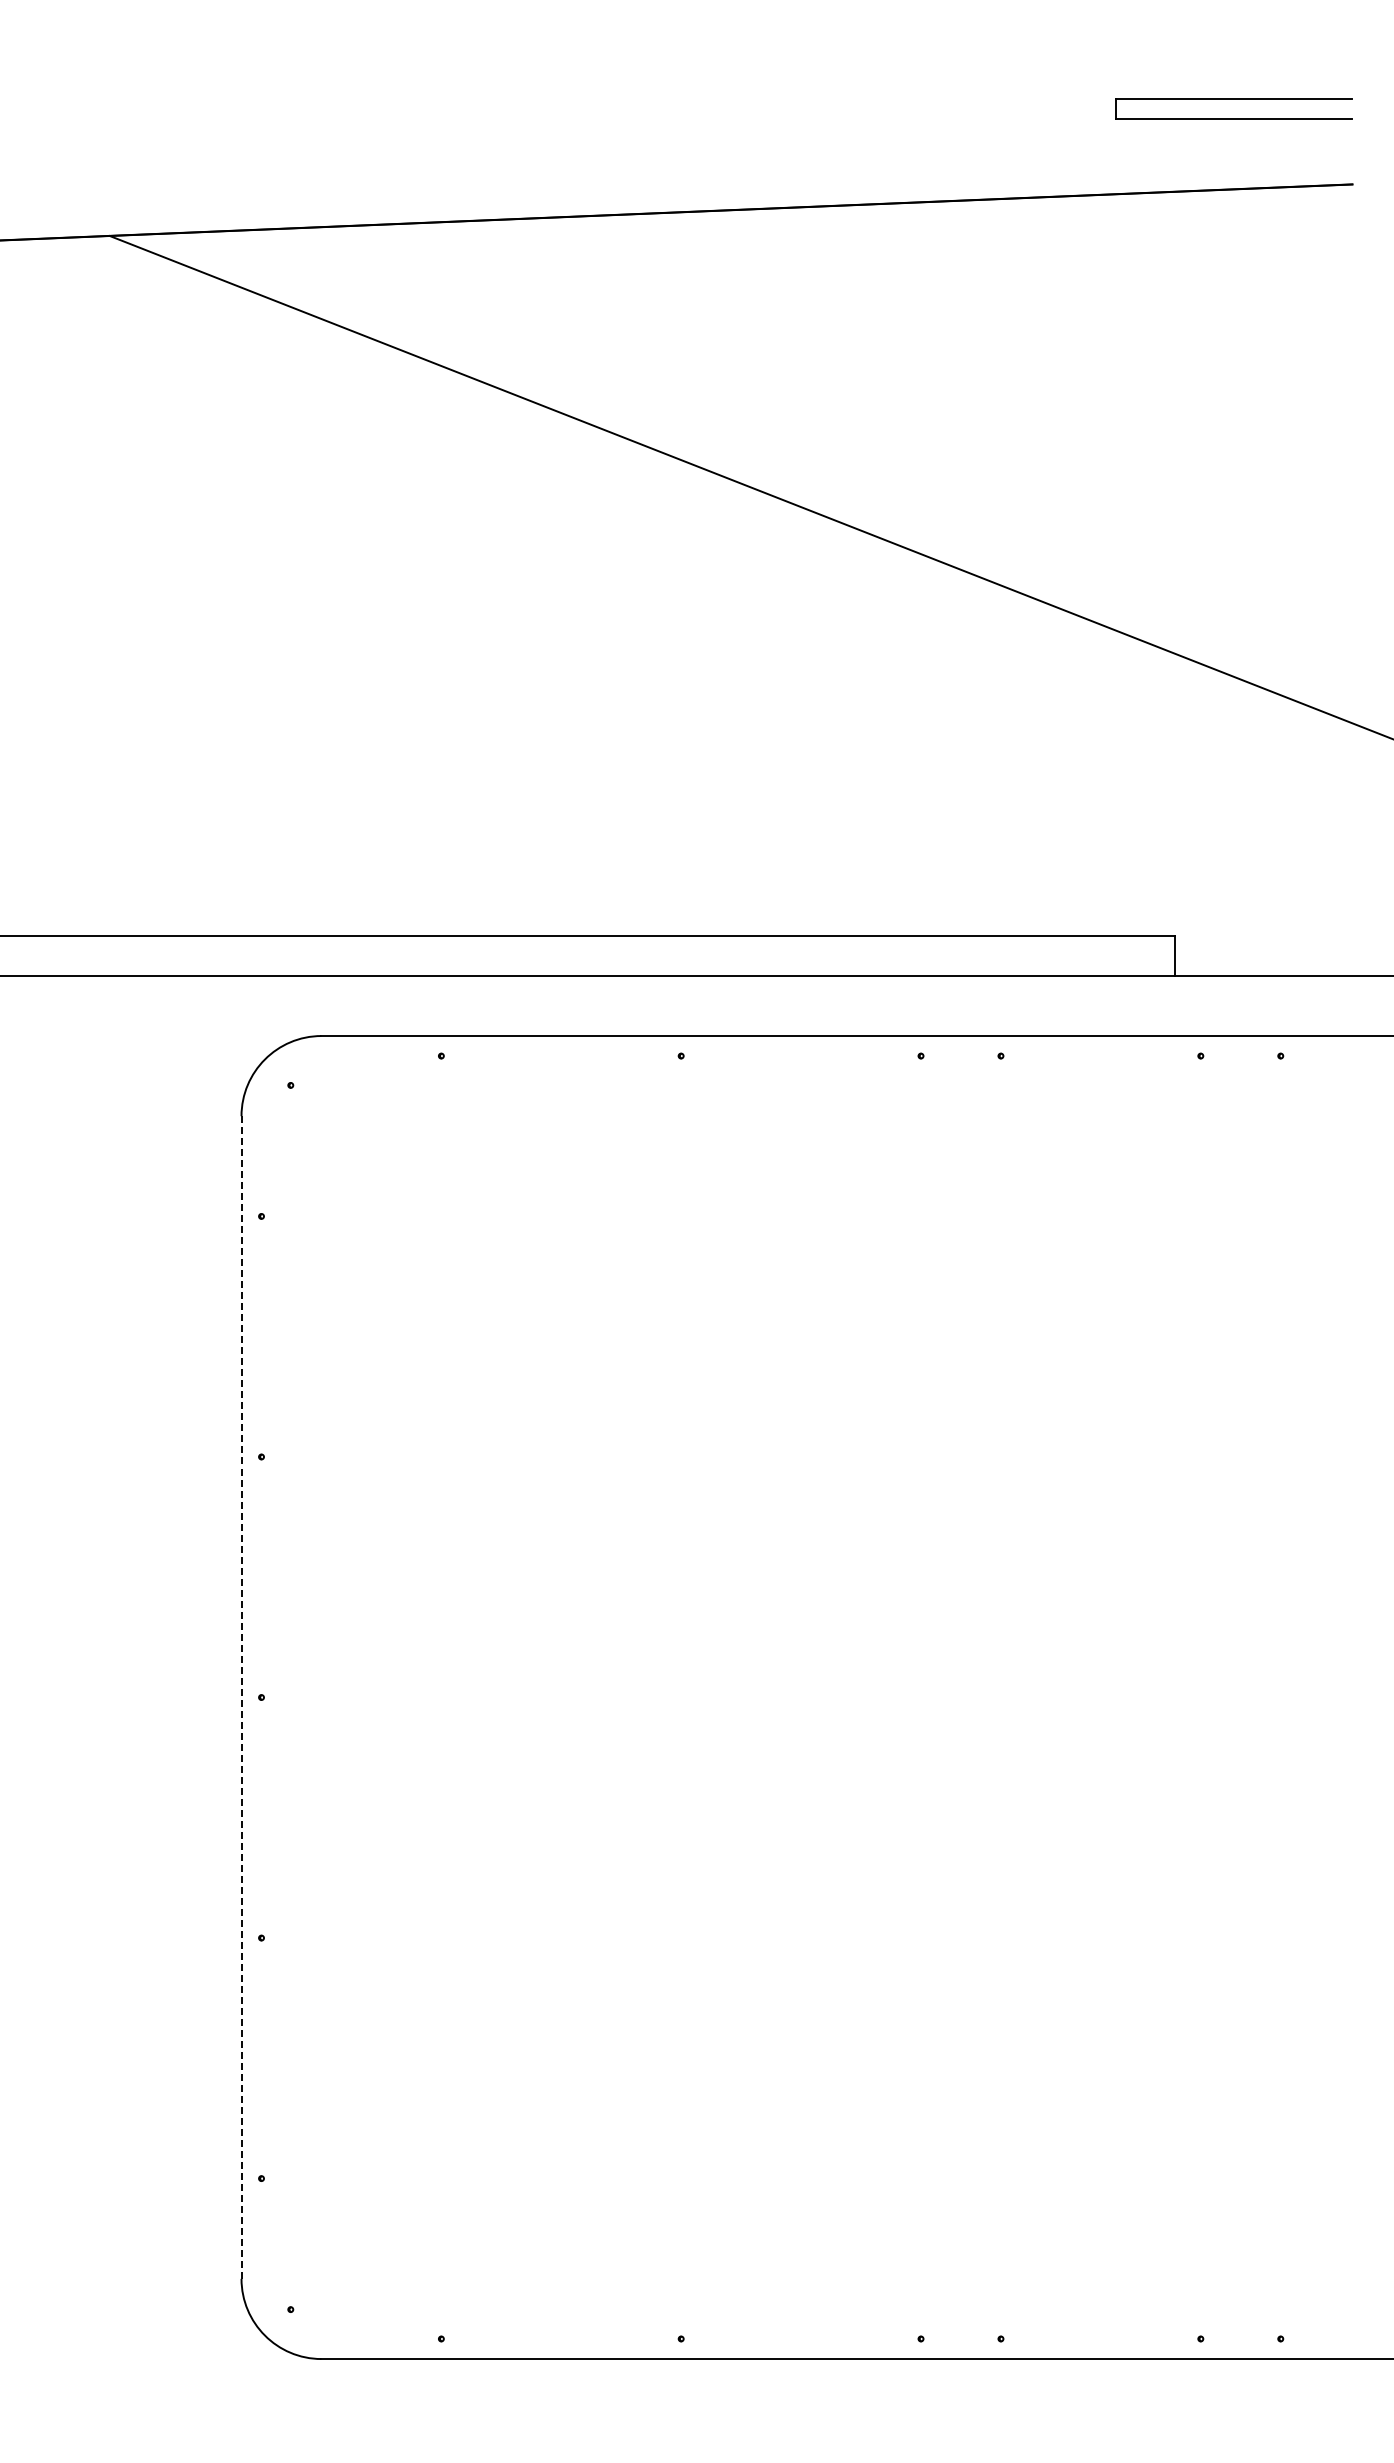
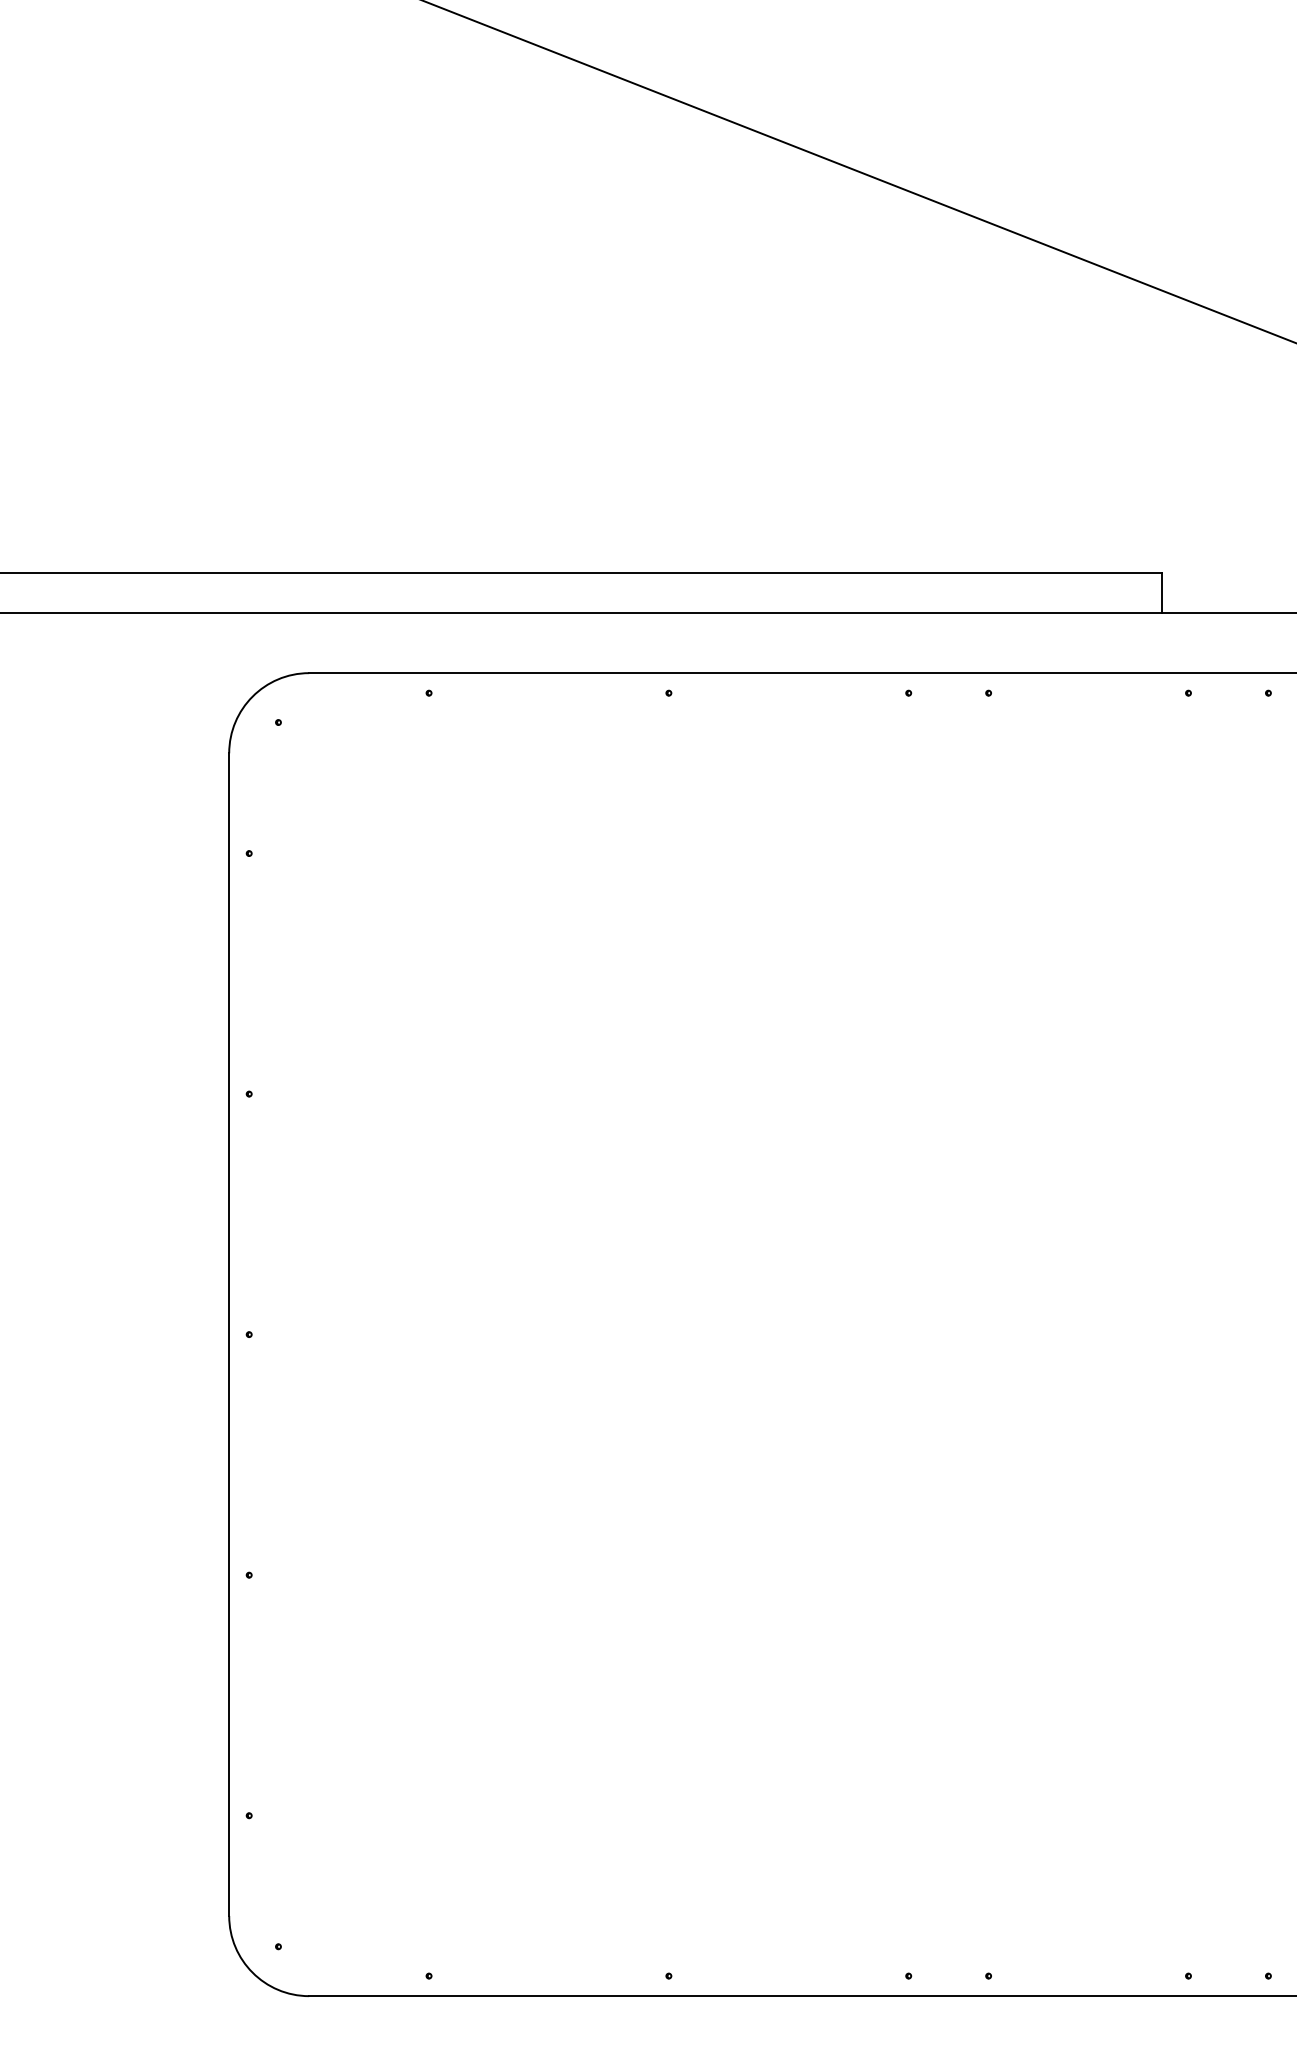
line: (241, 1698) -> (229, 1335), dashed -> solid

